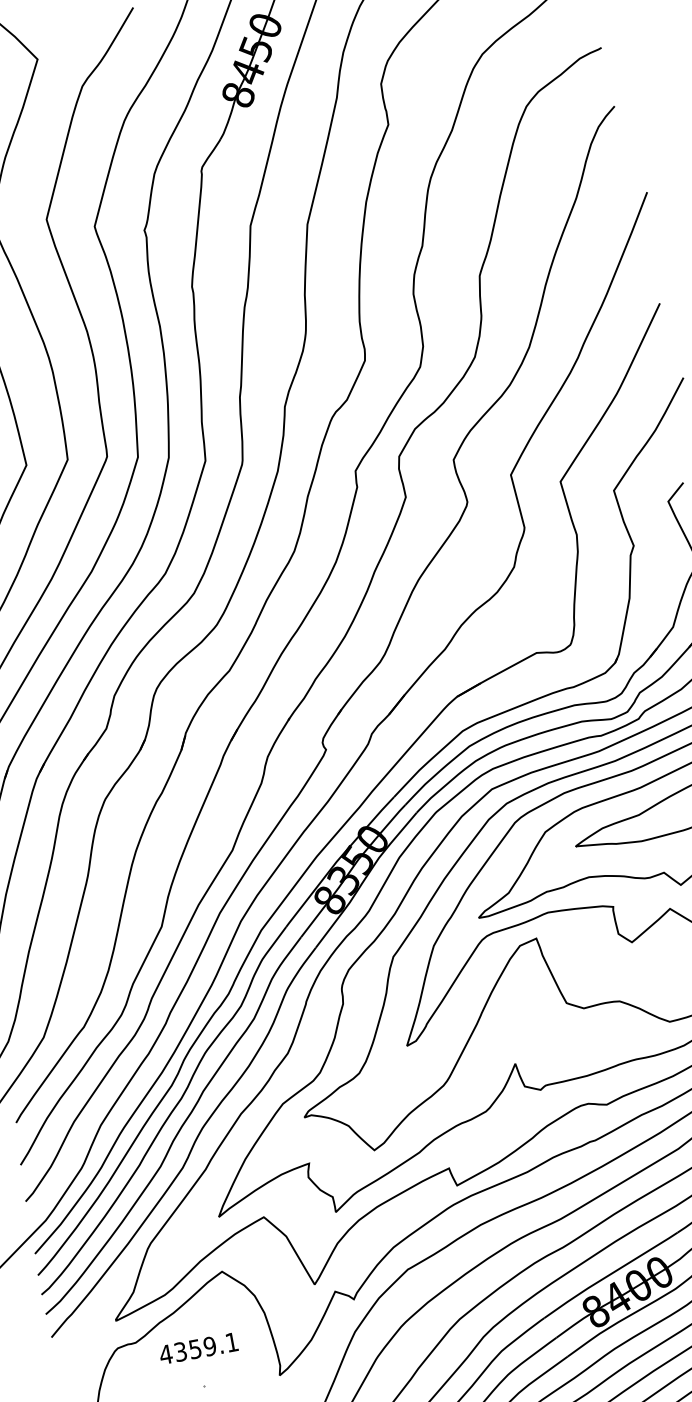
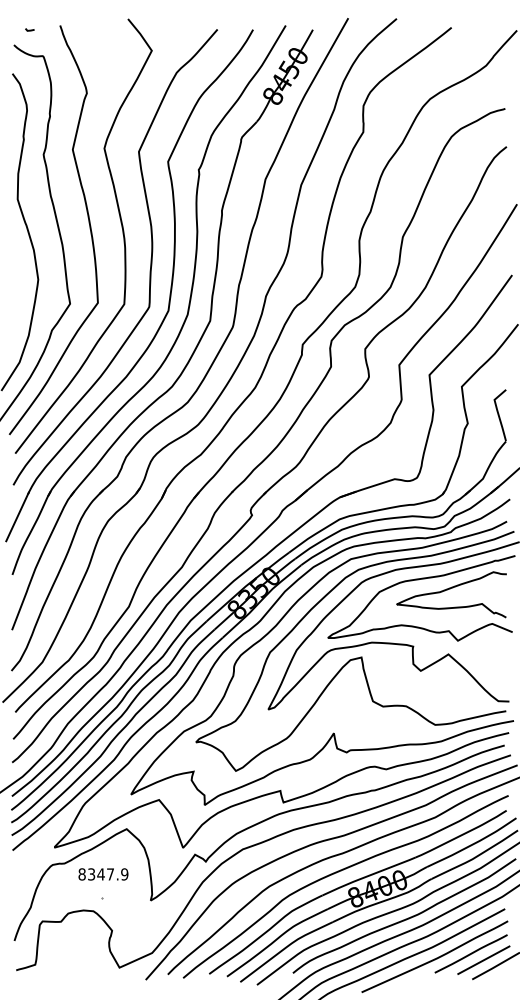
text: (199, 1348) -> (103, 874), 4359.1 -> 8347.9

